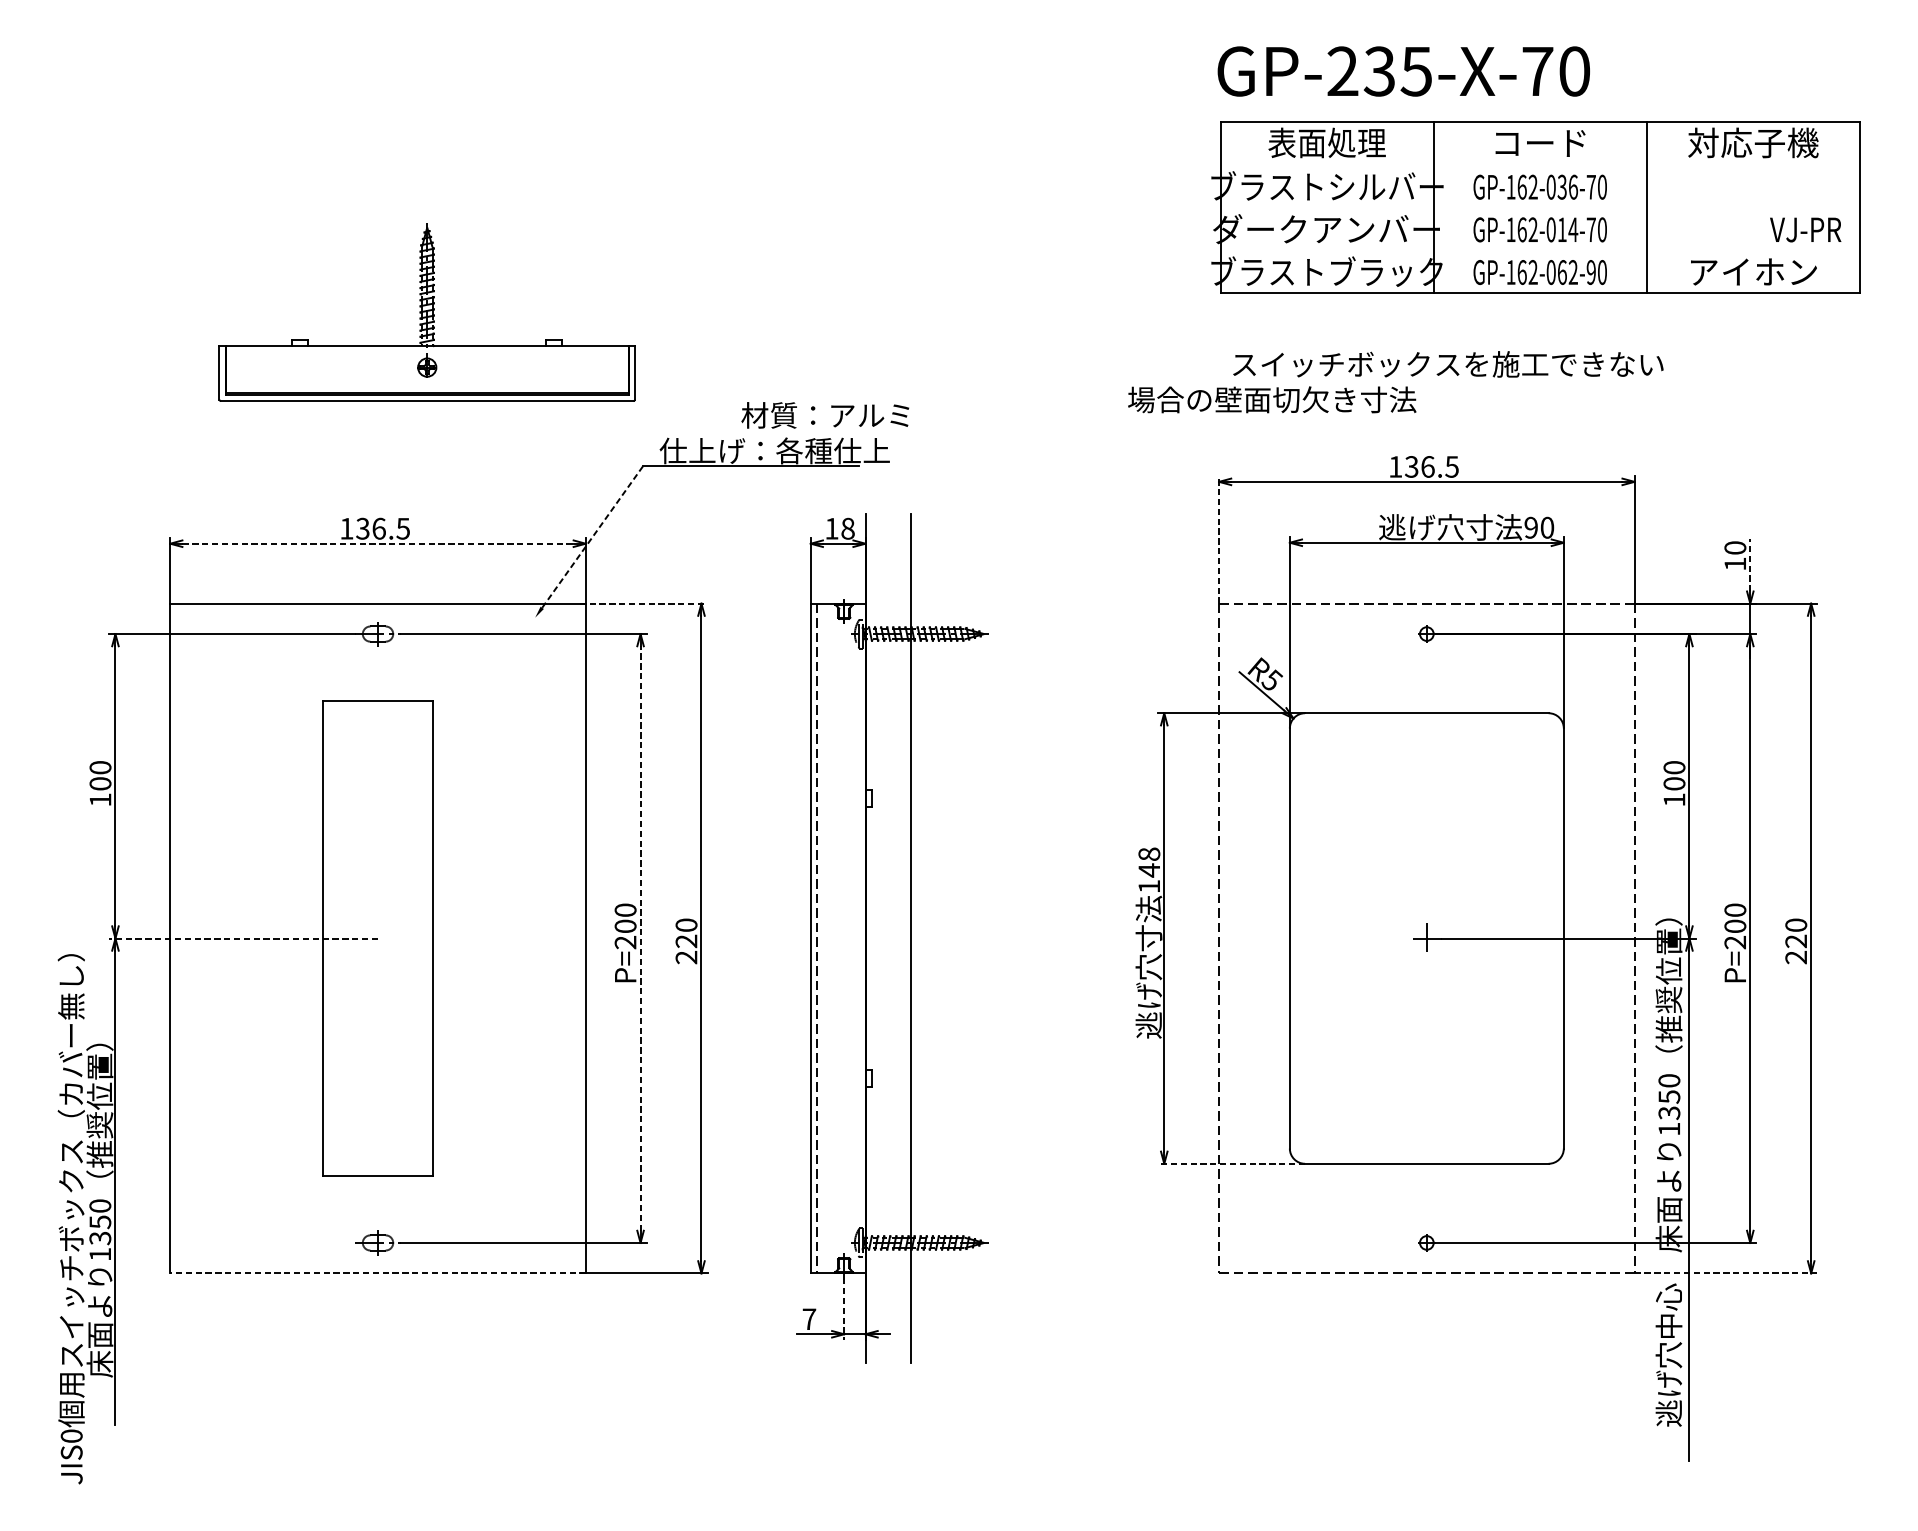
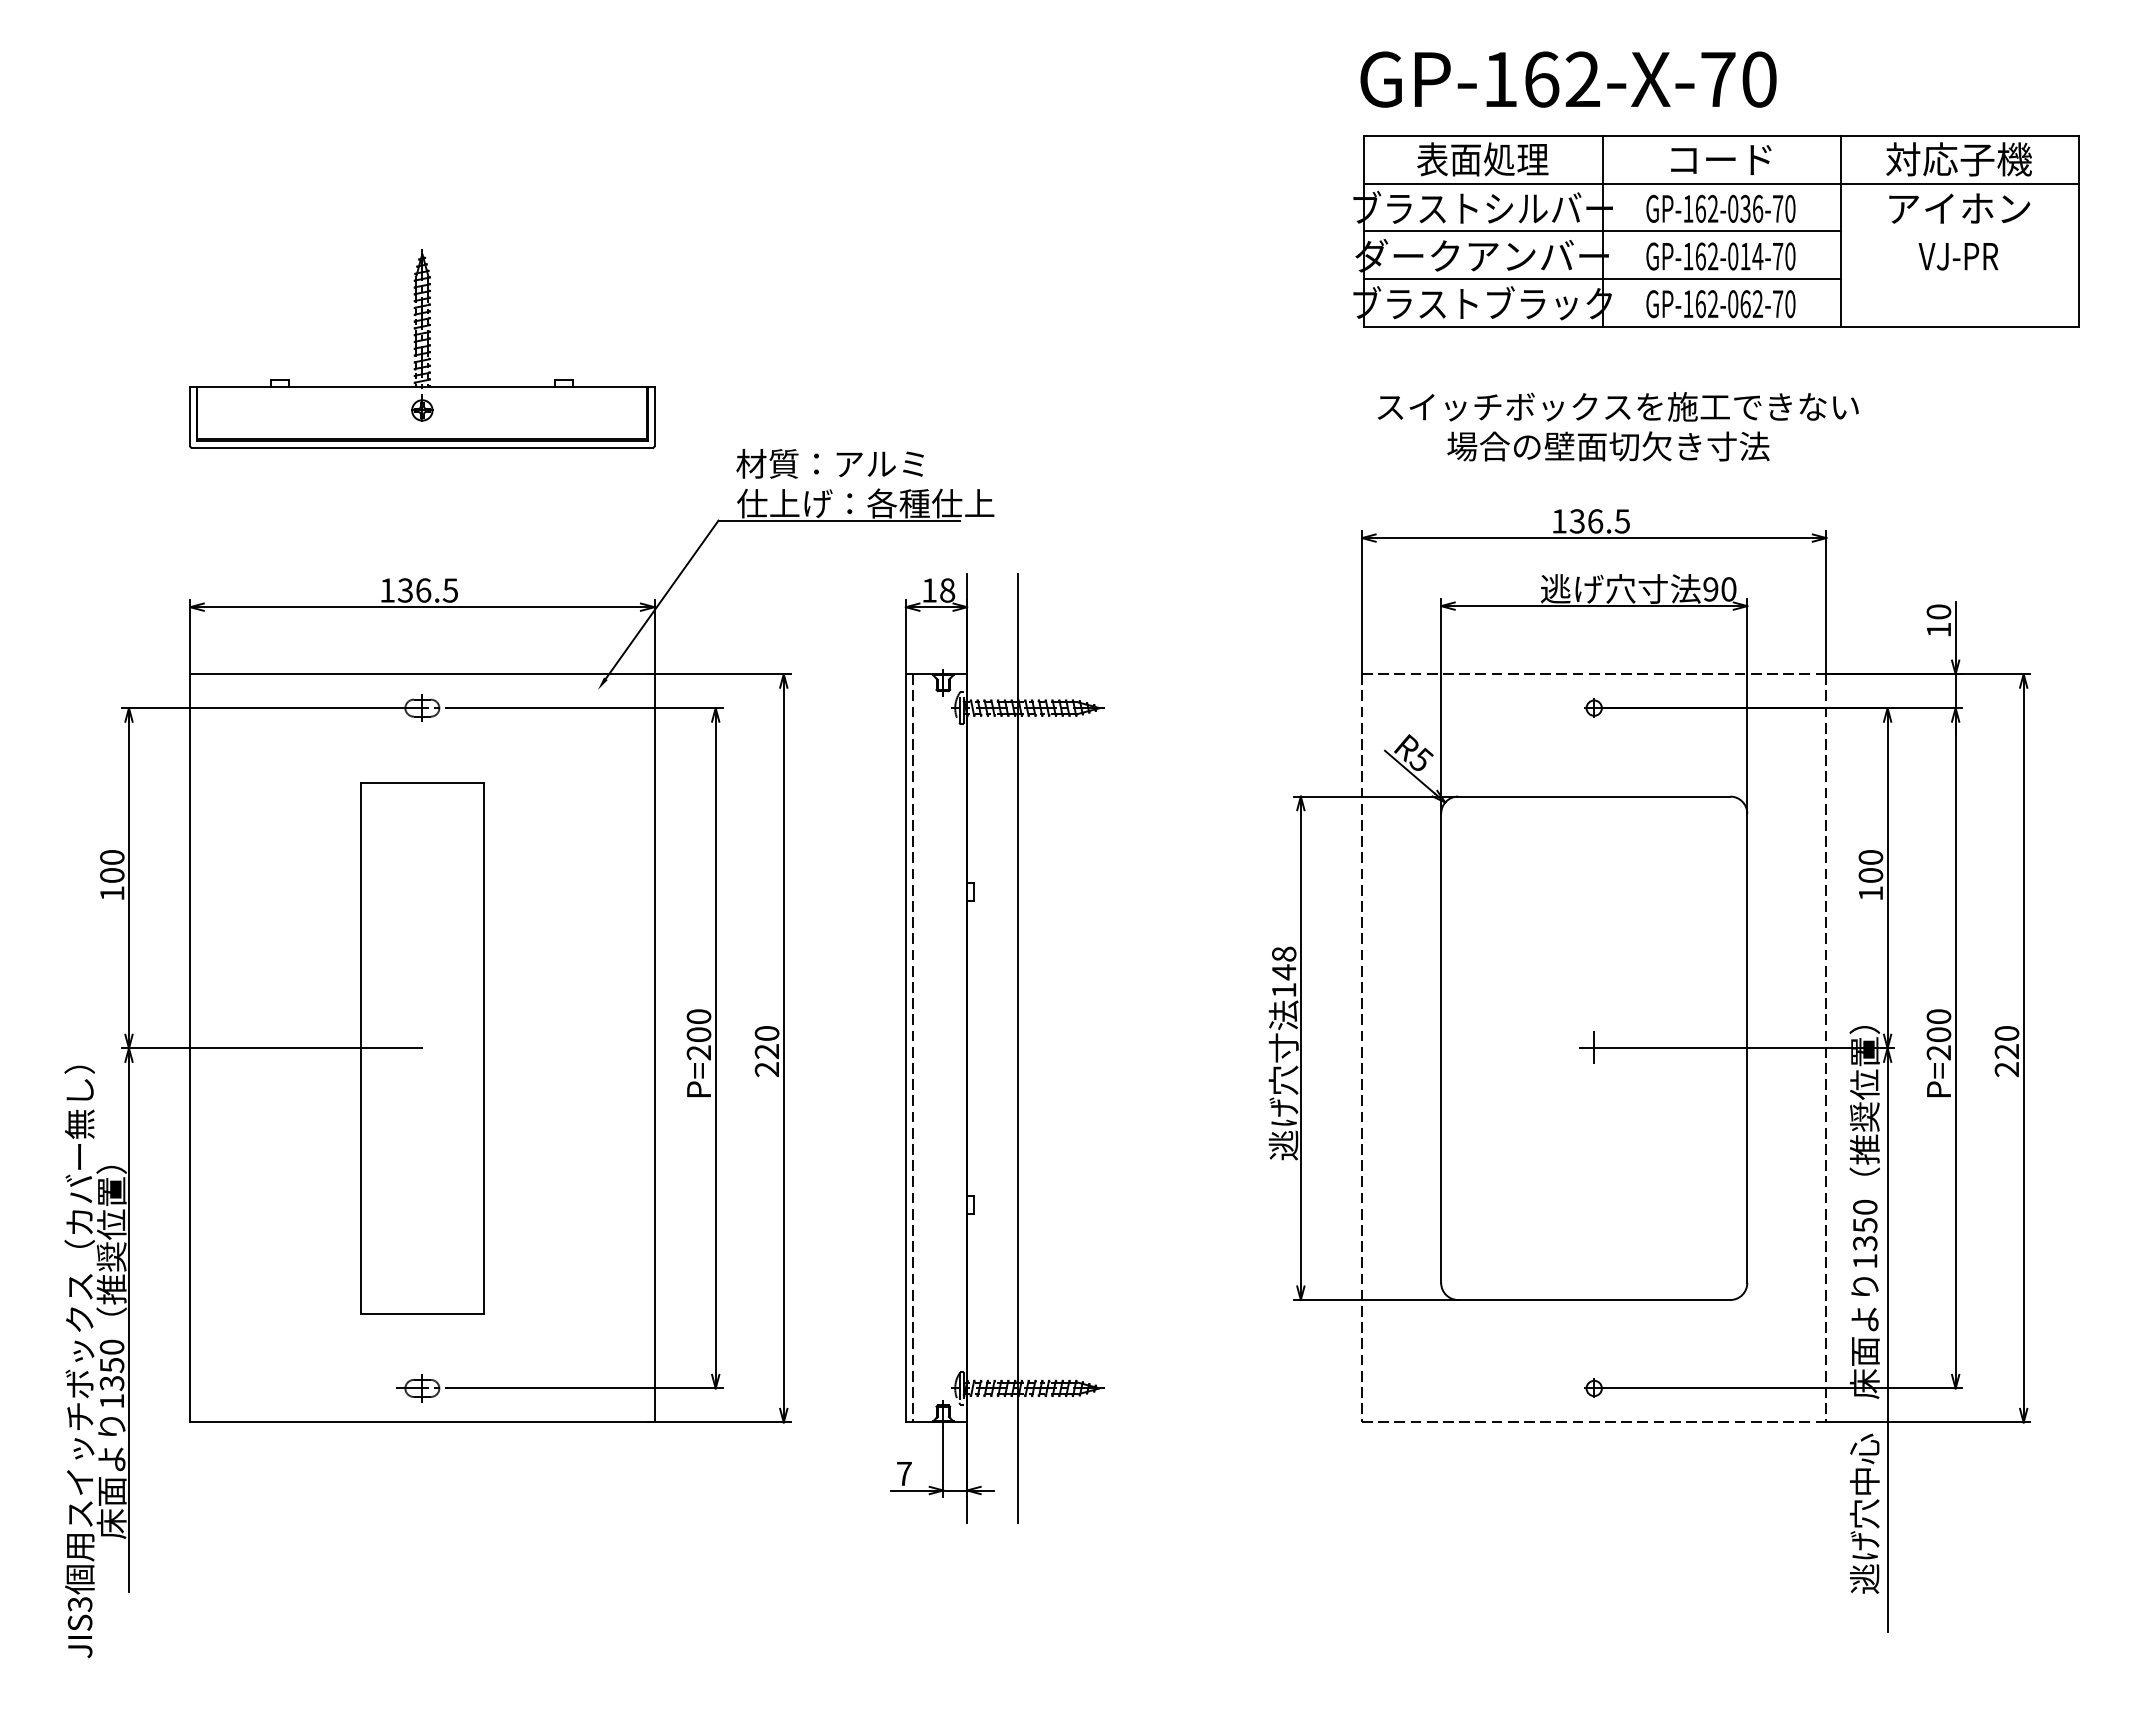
text: (1379, 71) -> (1541, 79), GP-235-X-70 -> GP-162-X-70
line: (1540, 164) -> (1721, 183), added
line: (1434, 207) -> (1602, 231), added
text: (1805, 229) -> (1958, 256), moved
line: (1434, 249) -> (1602, 278), added
text: (1753, 271) -> (1959, 208), moved
text: (1591, 272) -> (1778, 304), GP-162-062-90 -> GP-162-062-70
part: (427, 312) -> (422, 348), moved
text: (1272, 399) -> (1608, 446), moved
text: (824, 415) -> (829, 463), moved
line: (592, 536) -> (662, 599), dashed -> solid
line: (1219, 539) -> (1362, 602), dashed -> solid
line: (378, 543) -> (422, 607), dashed -> solid
line: (1750, 564) -> (1955, 630), dashed -> solid
line: (643, 603) -> (719, 674), dashed -> solid
line: (242, 938) -> (271, 1048), dashed -> solid
line: (640, 938) -> (715, 1048), dashed -> solid
line: (1231, 1164) -> (1375, 1300), dashed -> solid
line: (377, 1273) -> (421, 1422), dashed -> solid
line: (1726, 1273) -> (1928, 1422), dashed -> solid
line: (844, 1309) -> (943, 1462), dashed -> solid
text: (72, 1436) -> (80, 1604), JIS0 -> JIS3

